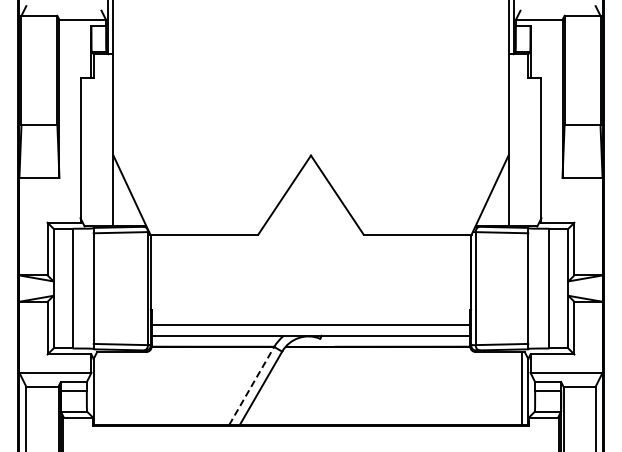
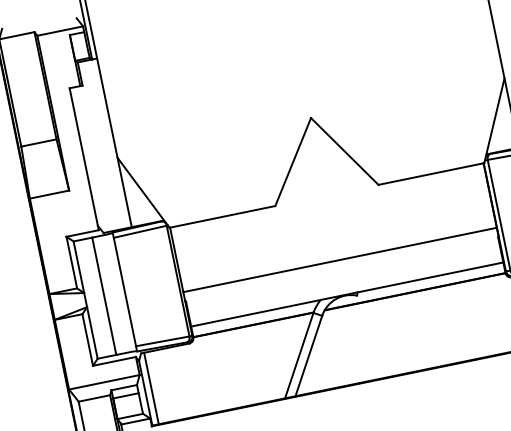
line: (310, 325) -> (339, 260), moved
line: (251, 385) -> (298, 355), dashed -> solid
line: (100, 387) -> (151, 387), added

